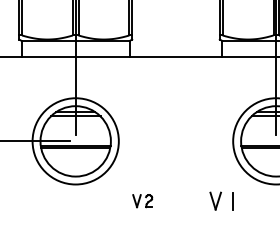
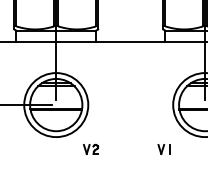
part: (142, 199) -> (90, 148), moved
part: (220, 201) -> (163, 149), size x0.71

